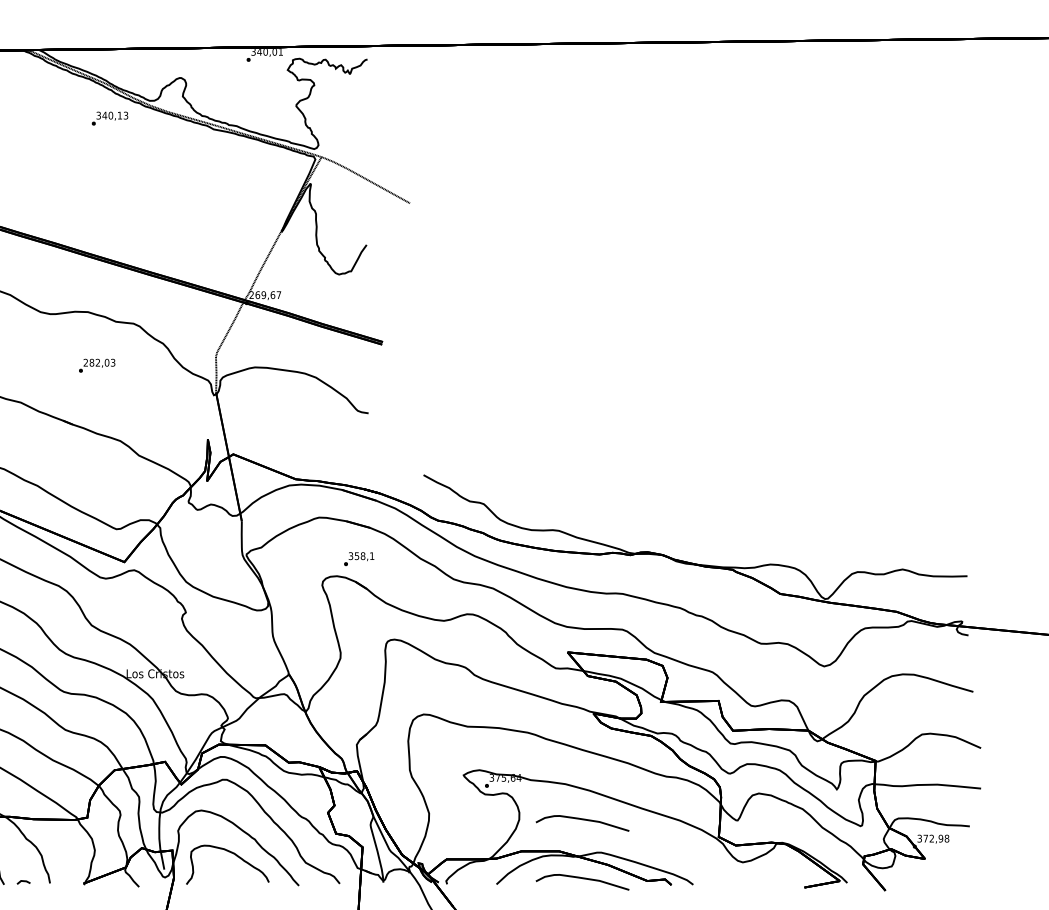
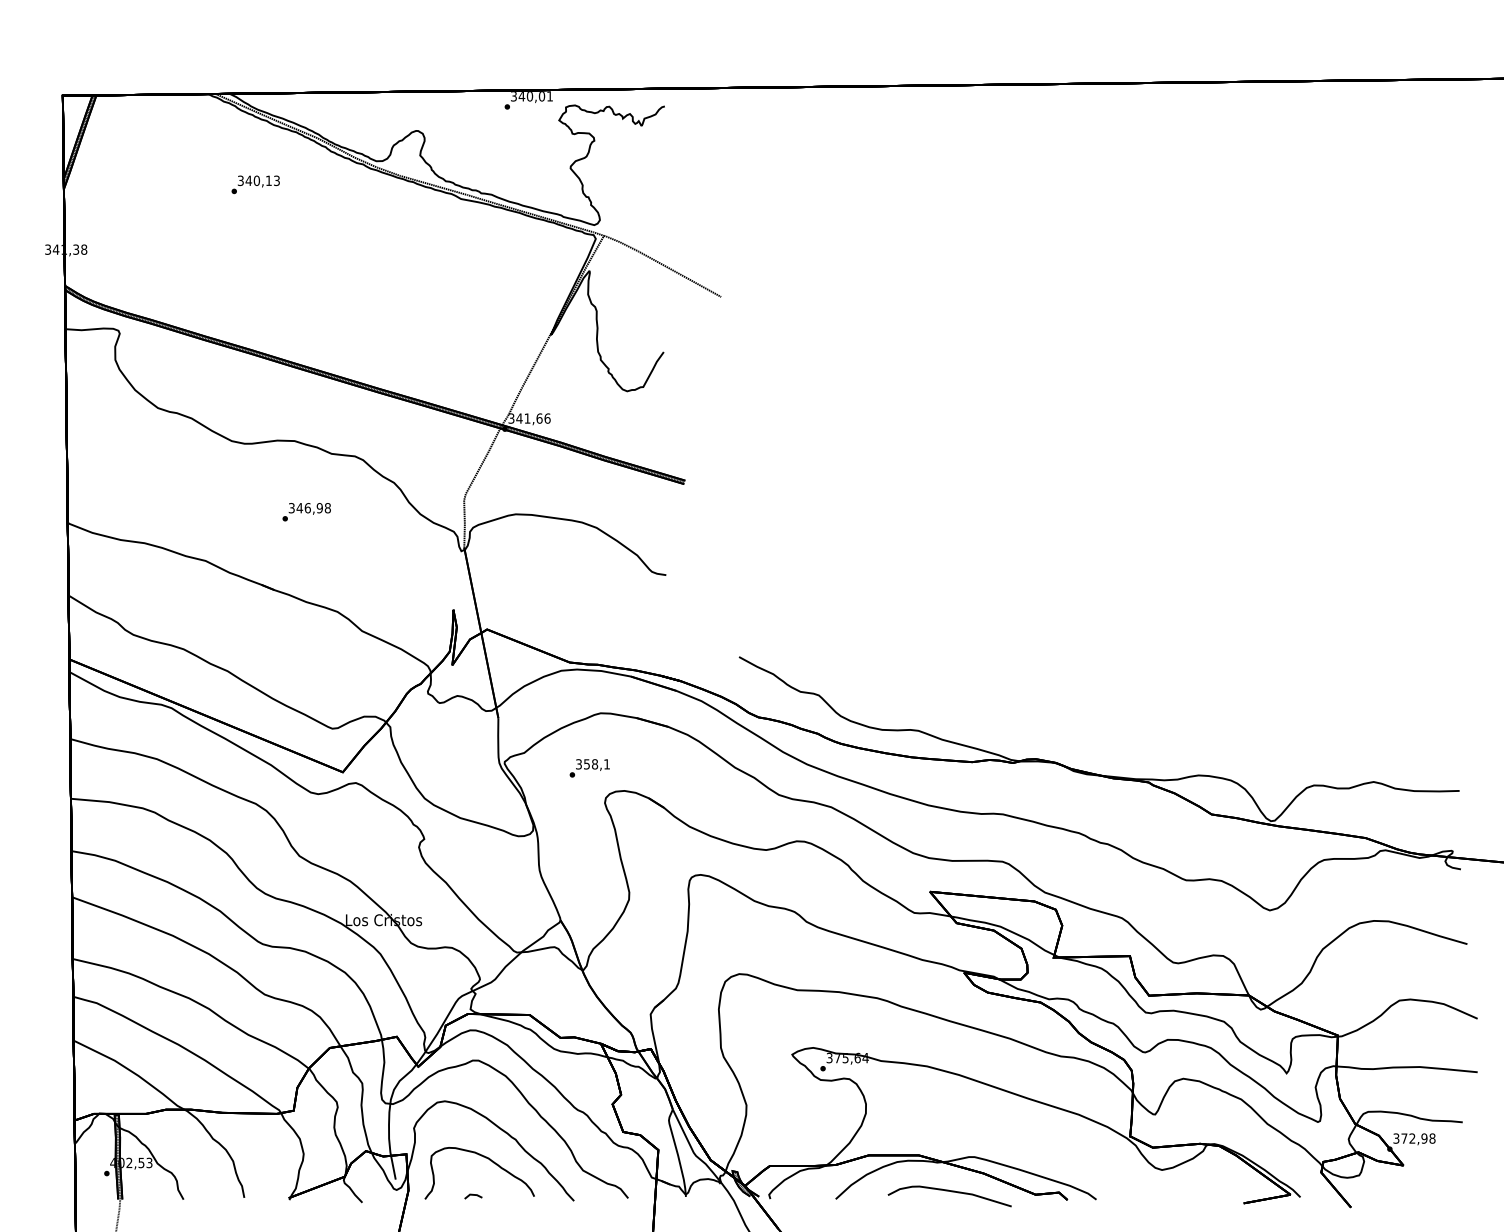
text: (109, 118) -> (255, 184), moved
text: (265, 295) -> (529, 418), 269,67 -> 341,66
text: (99, 363) -> (309, 508), 282,03 -> 346,98
text: (358, 559) -> (589, 768), moved
curve: (583, 820) -> (951, 1114), removed
line: (23, 881) -> (473, 1195), moved

